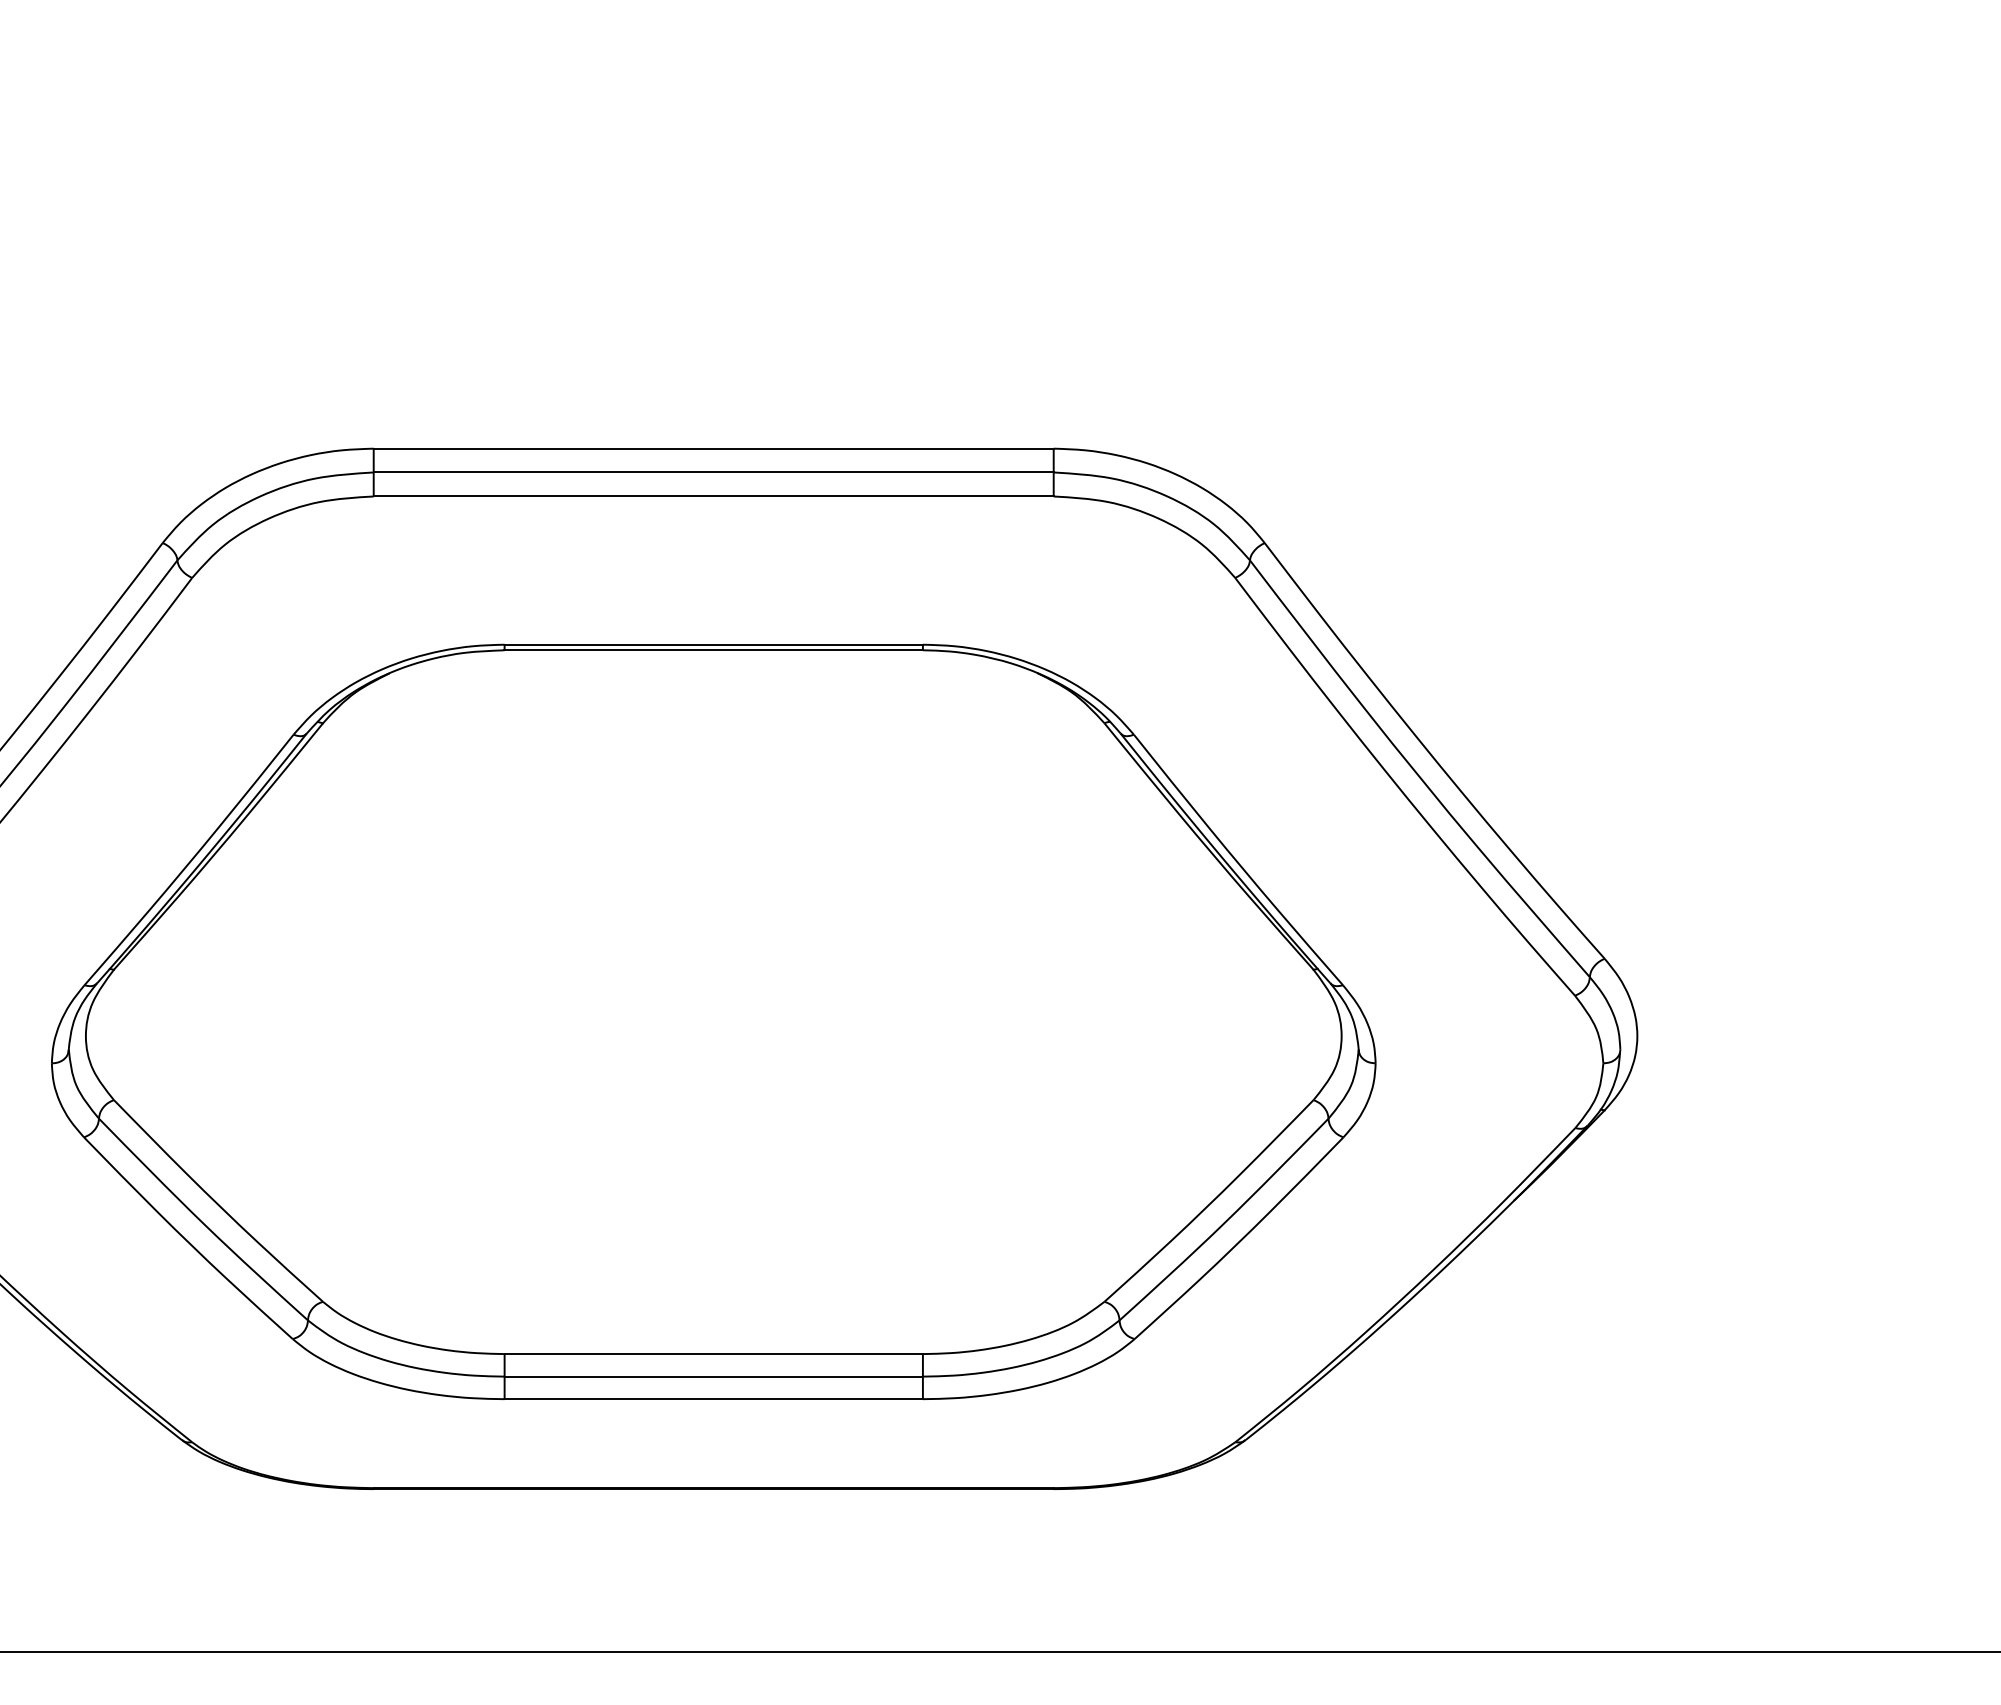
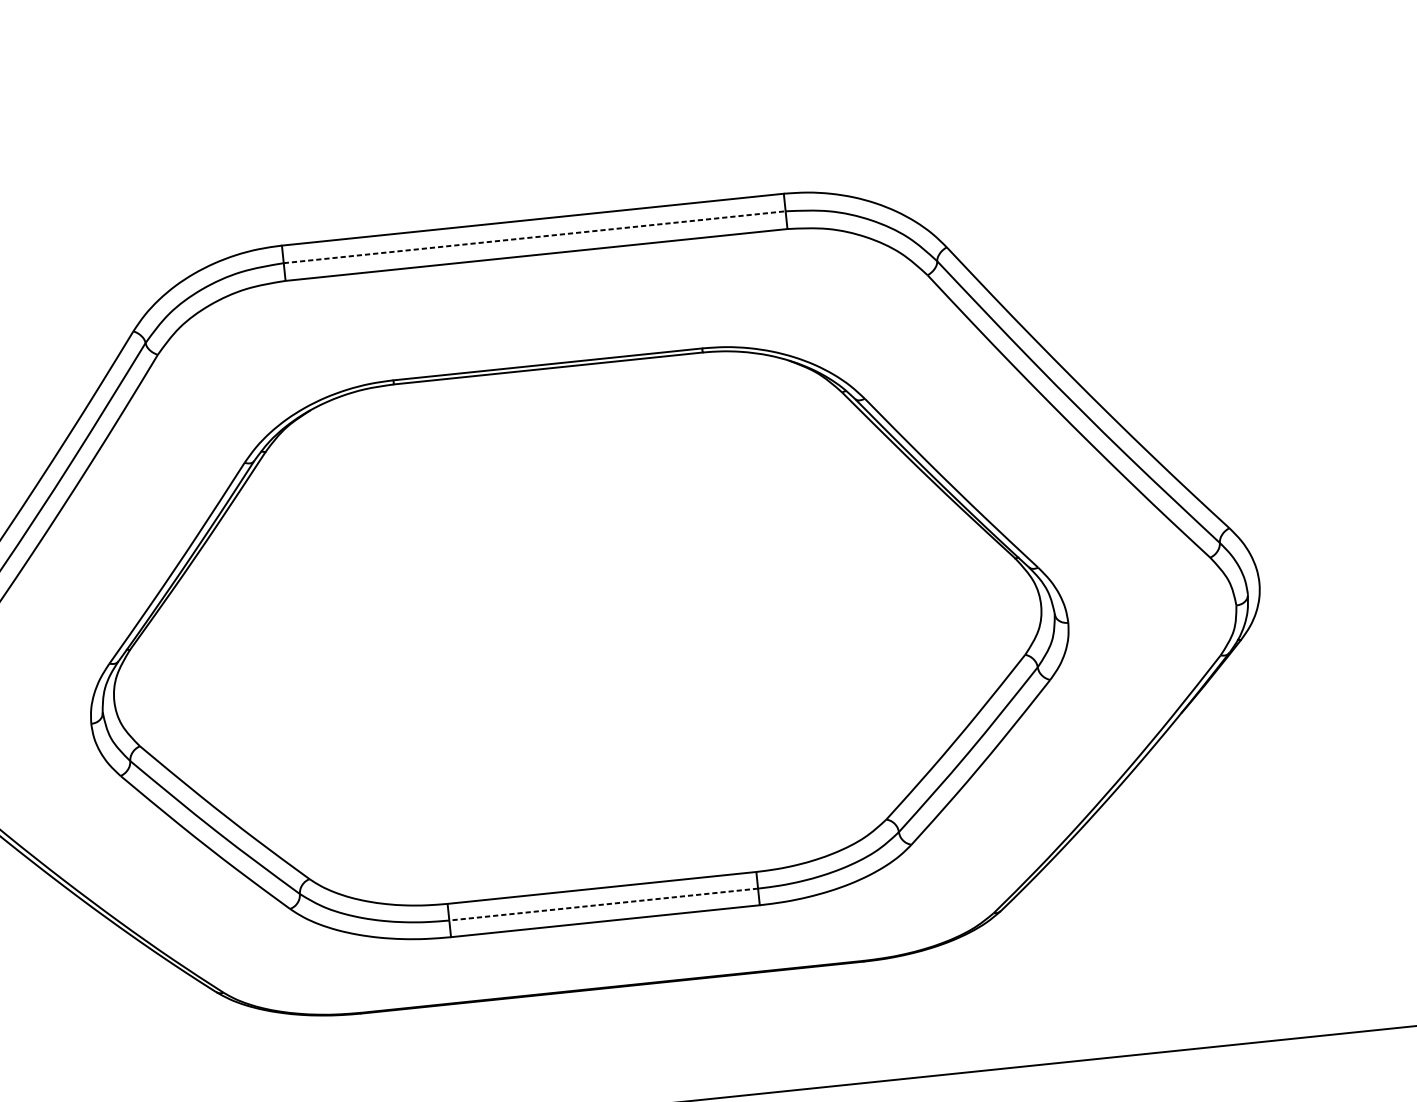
line: (713, 472) -> (534, 237), solid -> dashed
line: (713, 1376) -> (603, 904), solid -> dashed

